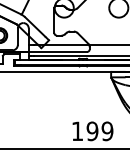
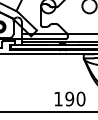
text: (106, 131) -> (80, 99), 199 -> 190

